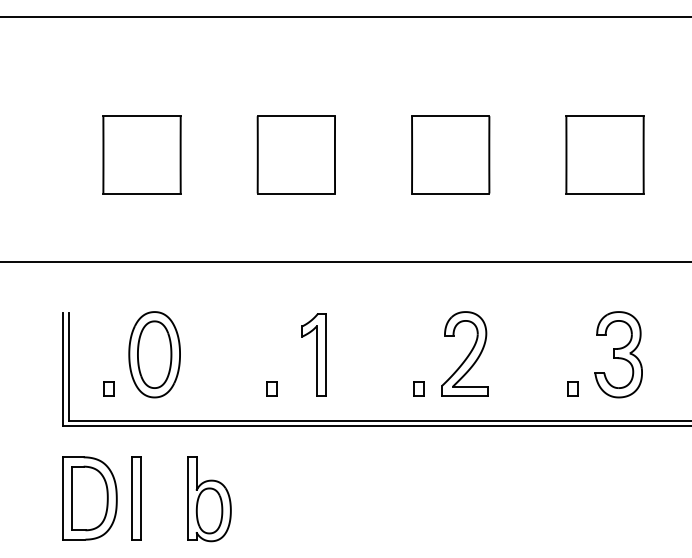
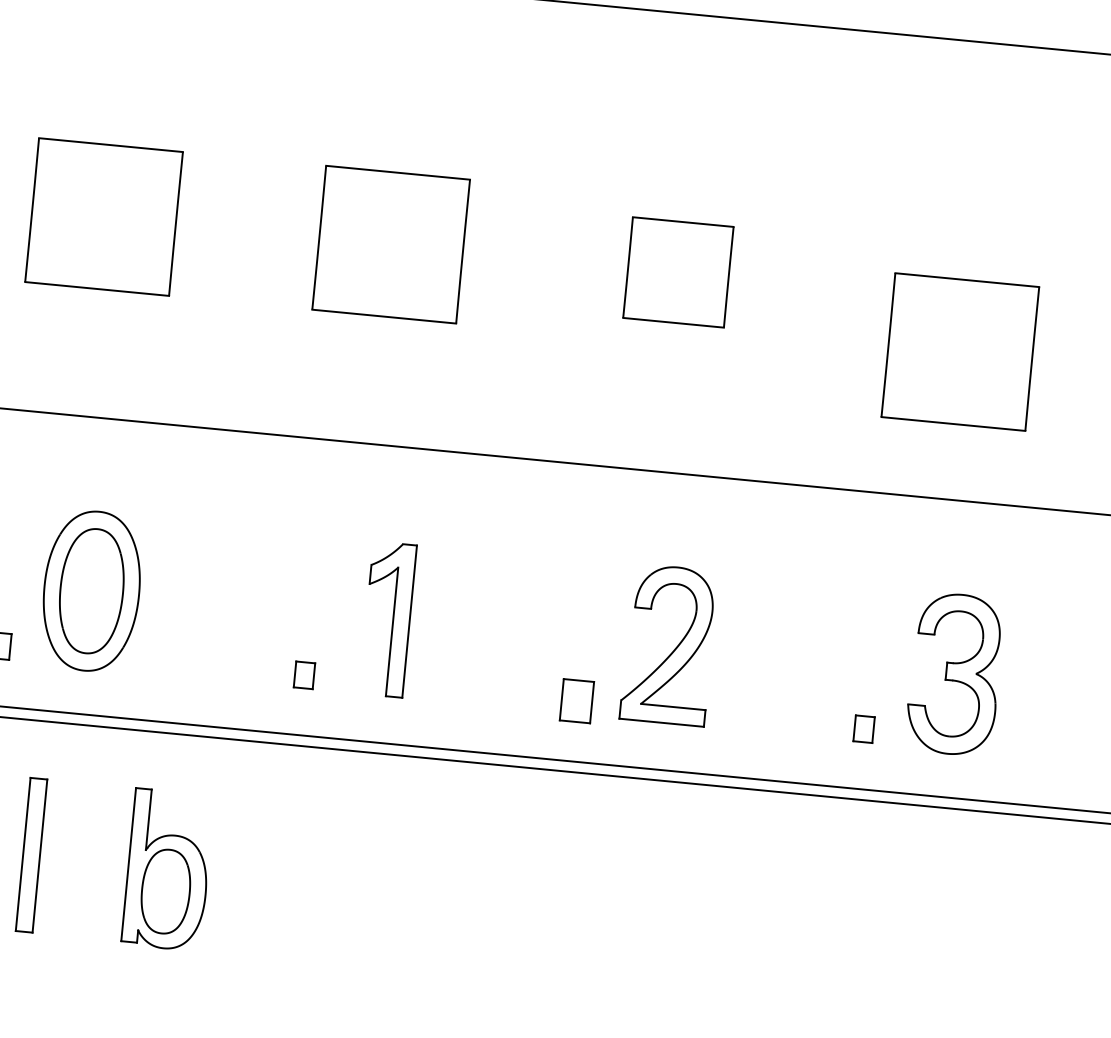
part: (450, 154) -> (677, 271), size x0.7
part: (604, 154) -> (959, 351), moved
part: (418, 388) -> (576, 701), size x1.6

